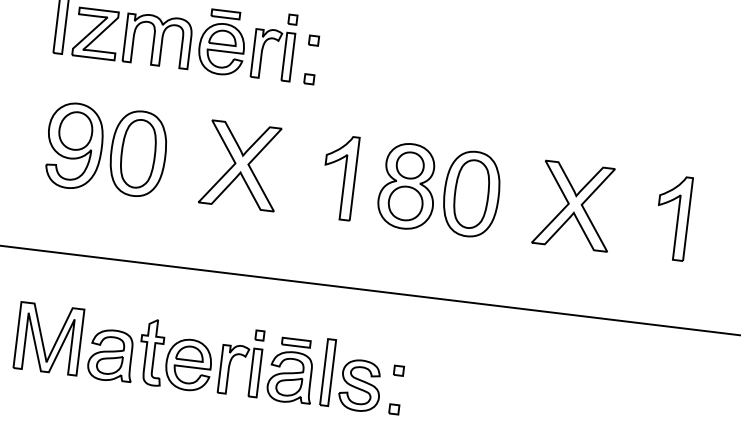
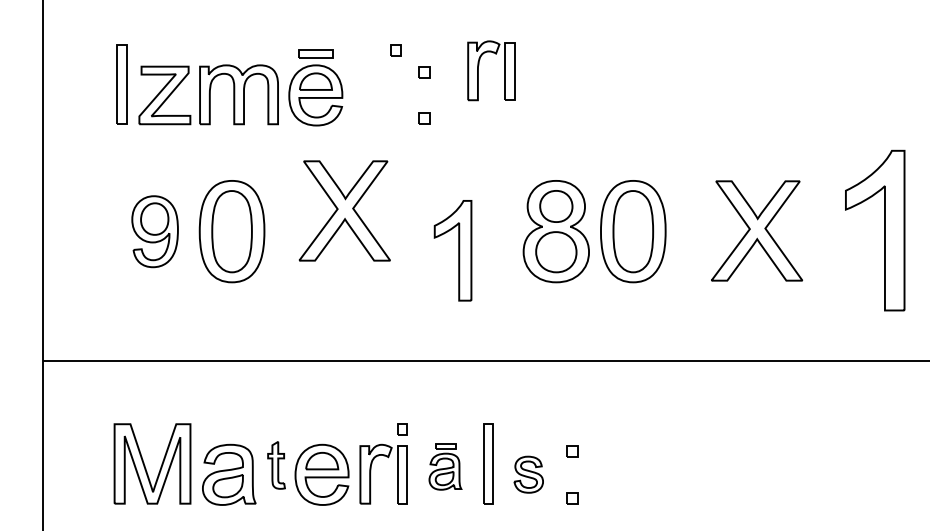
part: (263, 49) -> (479, 65), moved
part: (73, 145) -> (154, 231), size x0.7
part: (241, 165) -> (344, 210), moved
part: (339, 177) -> (452, 250), moved
part: (673, 217) -> (875, 230), size x1.6
part: (151, 352) -> (276, 465), size x0.6
part: (292, 370) -> (445, 466), size x0.6
part: (360, 385) -> (528, 474), size x0.6

